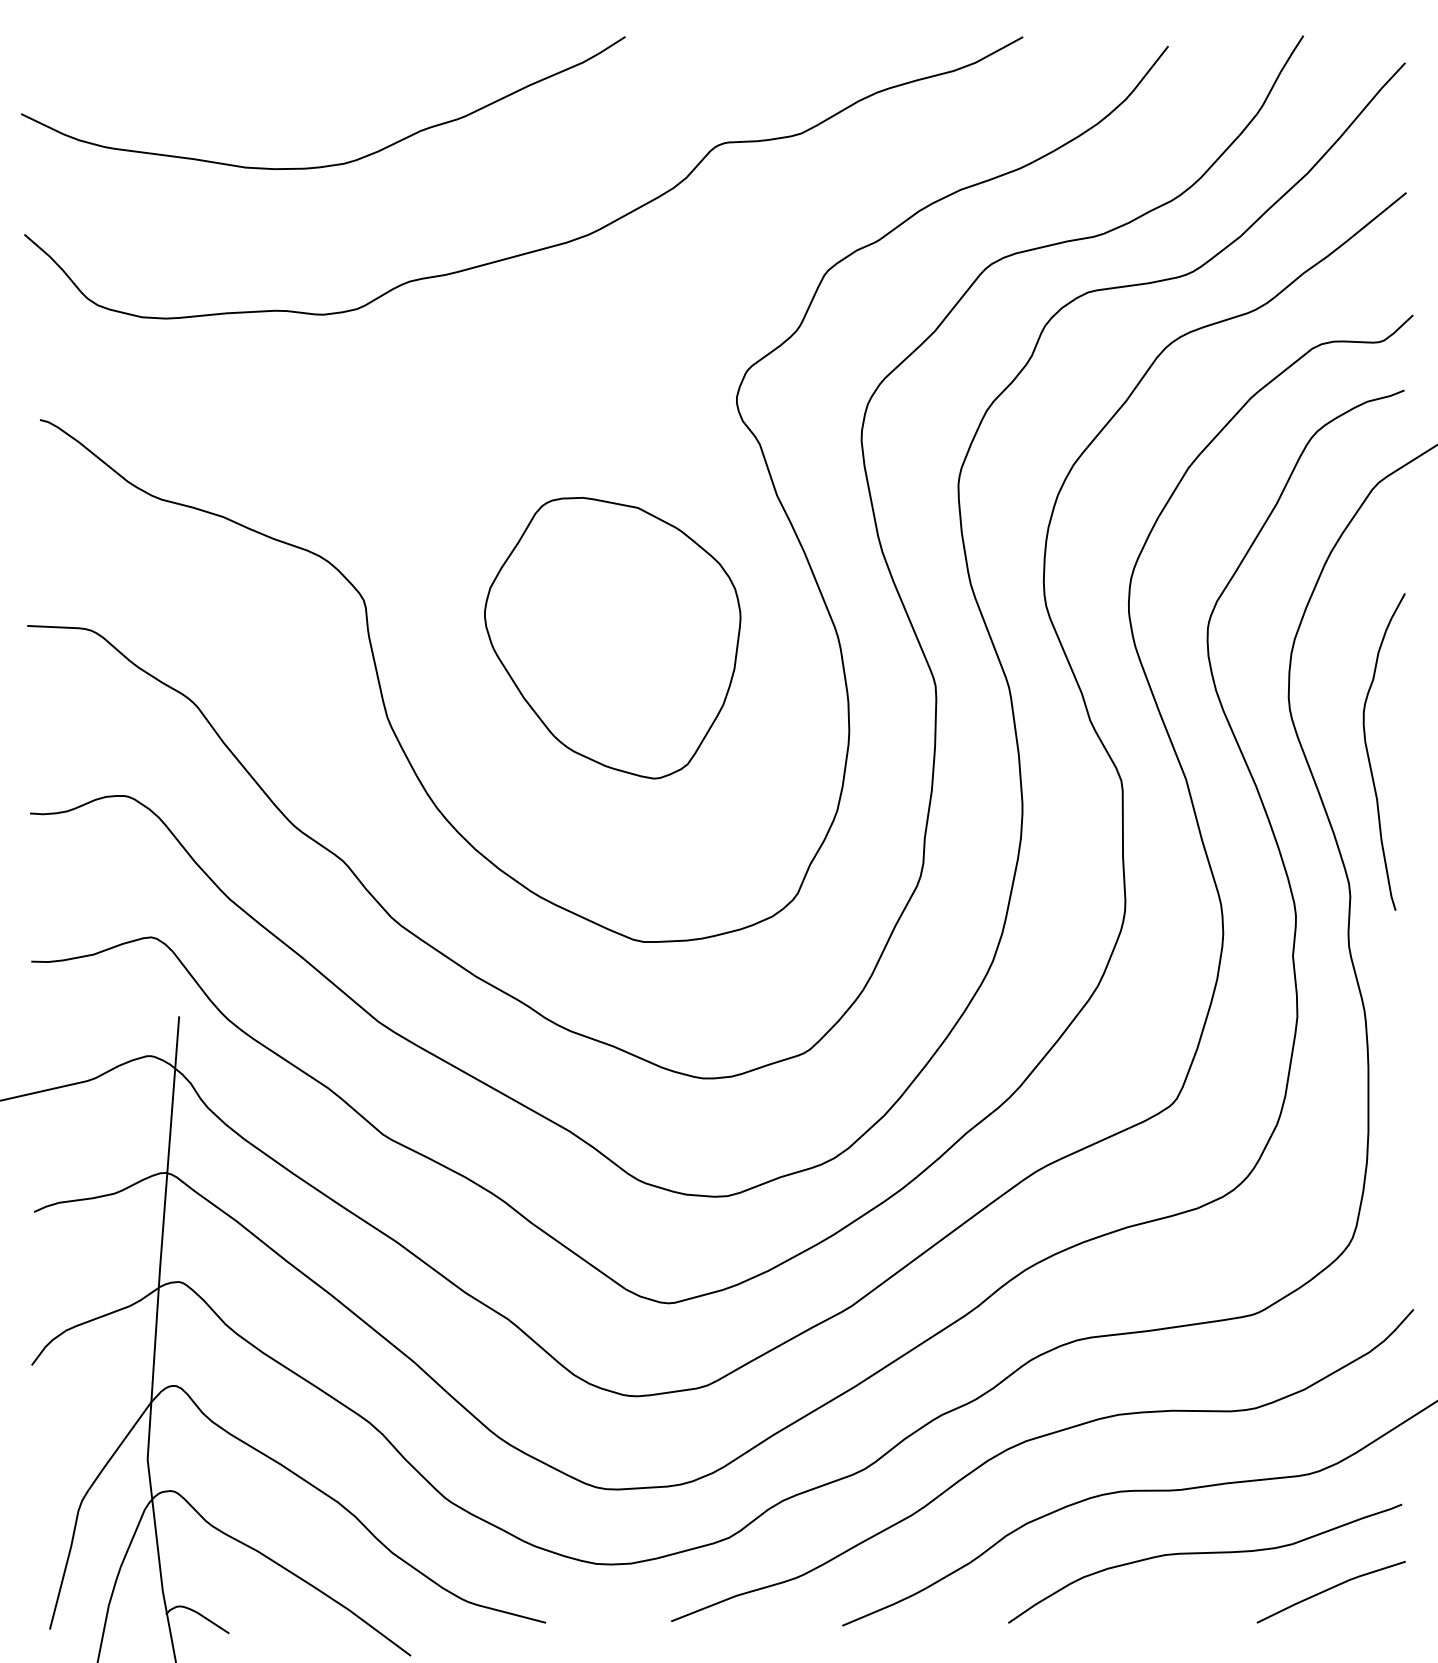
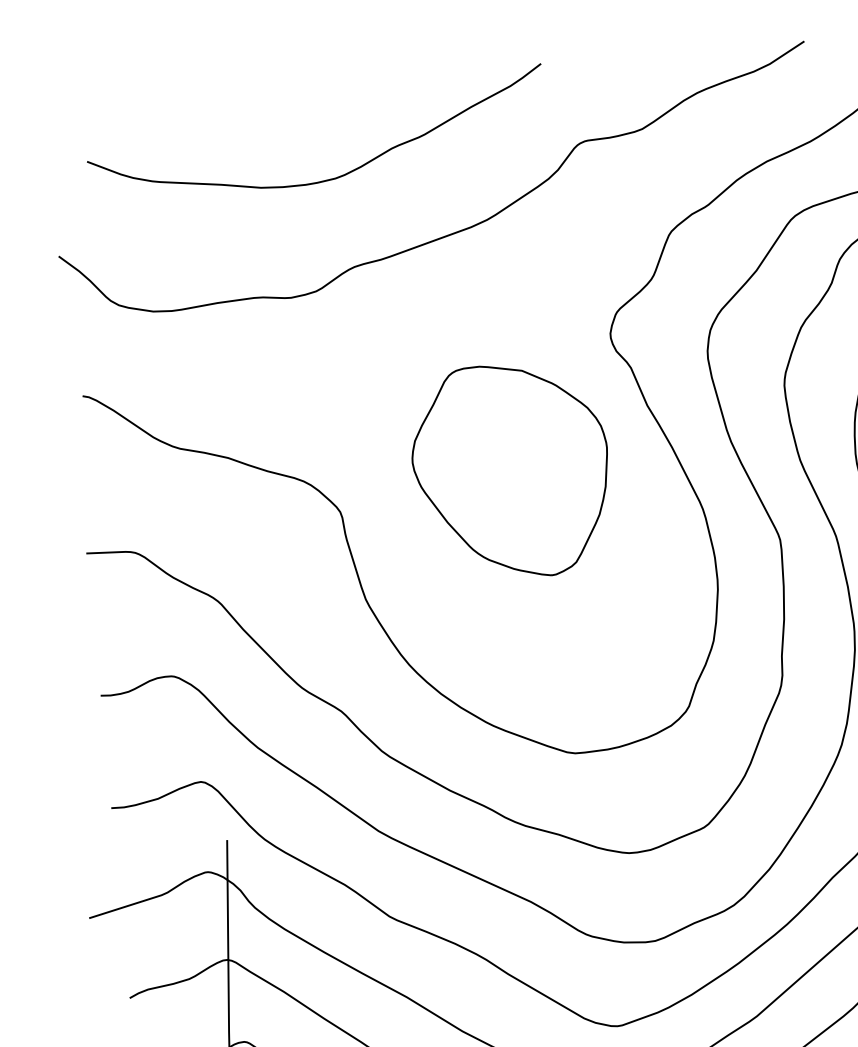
curve: (330, 164) -> (325, 179), moved
part: (612, 638) -> (511, 471), moved

